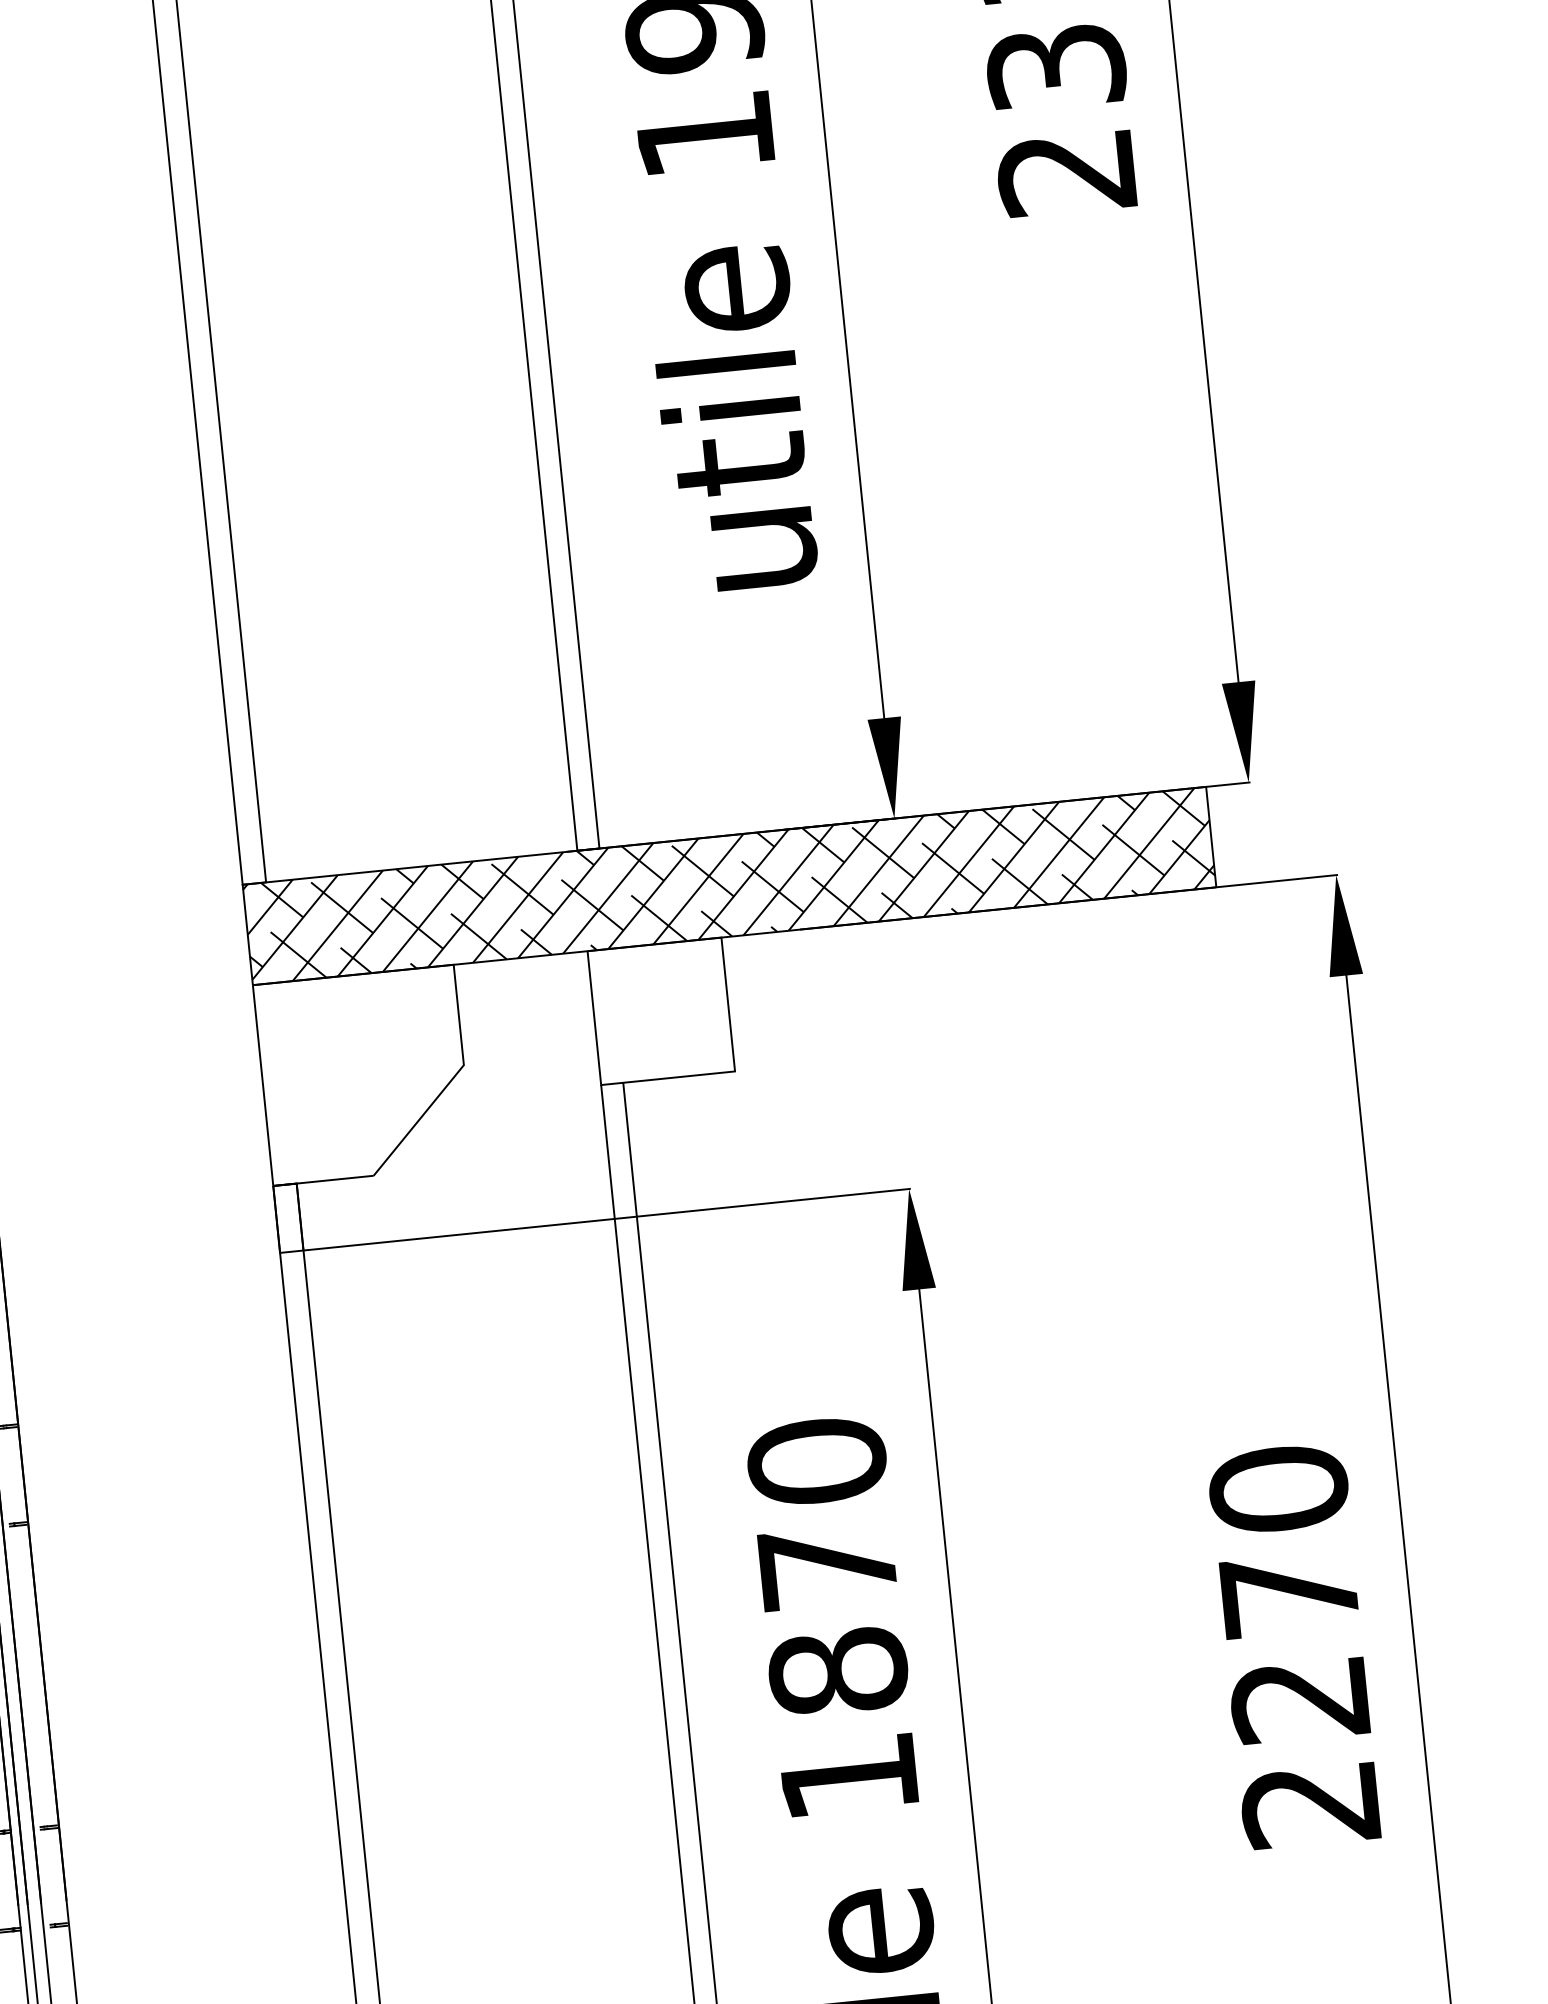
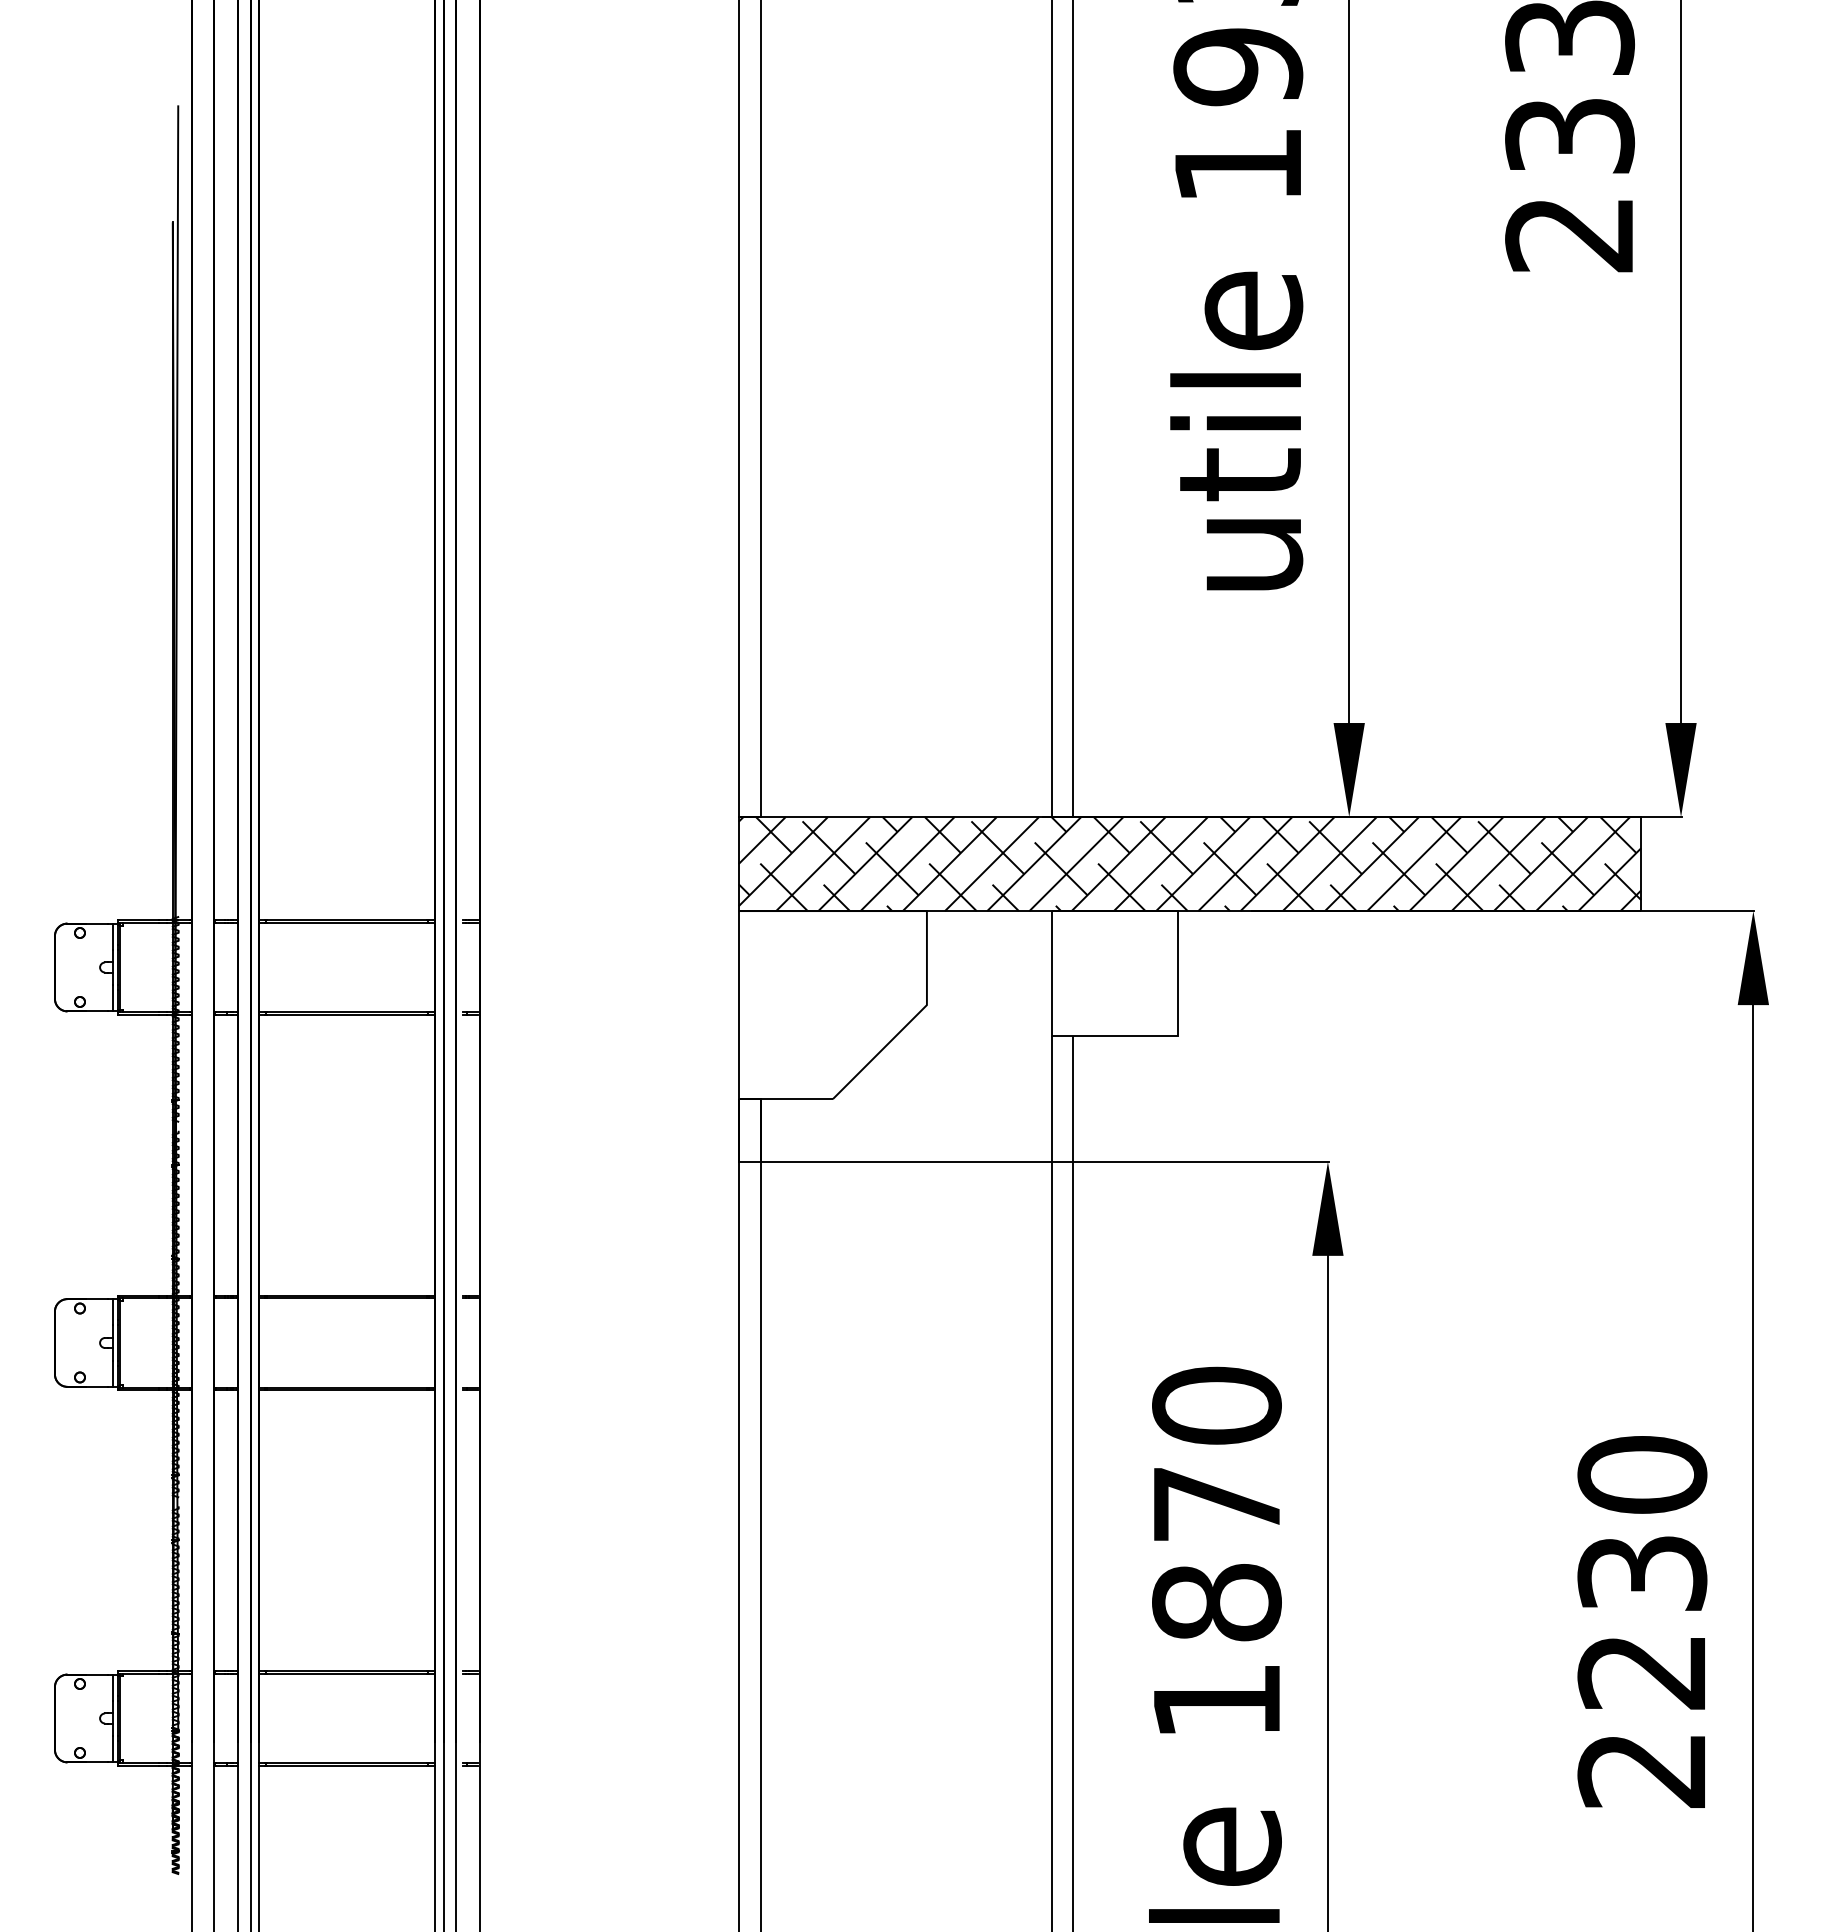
text: (1289, 1594) -> (1642, 1573), 2270 -> 2230

